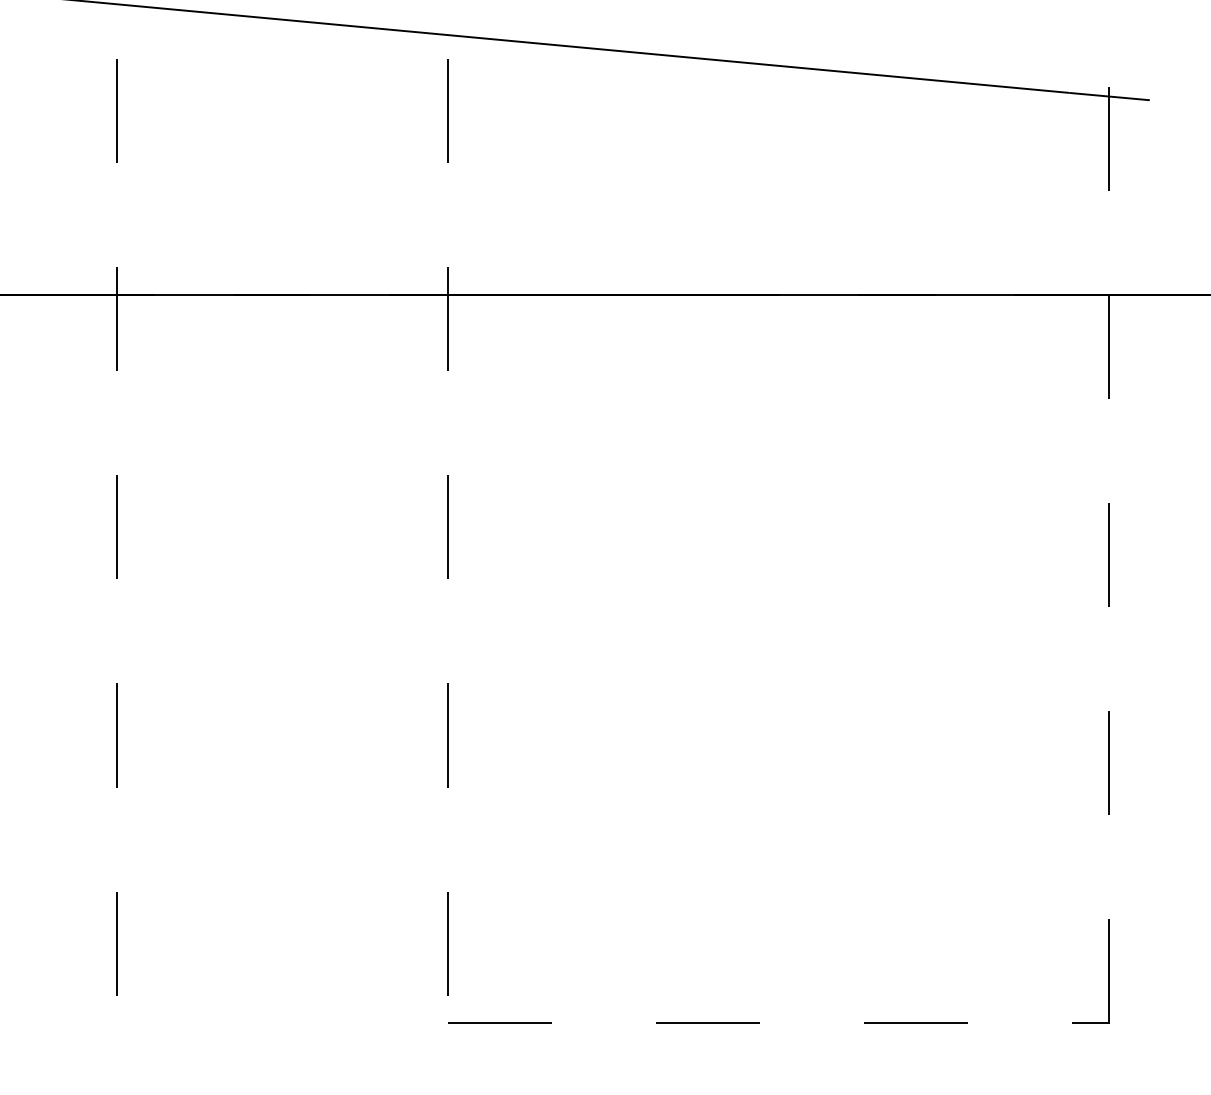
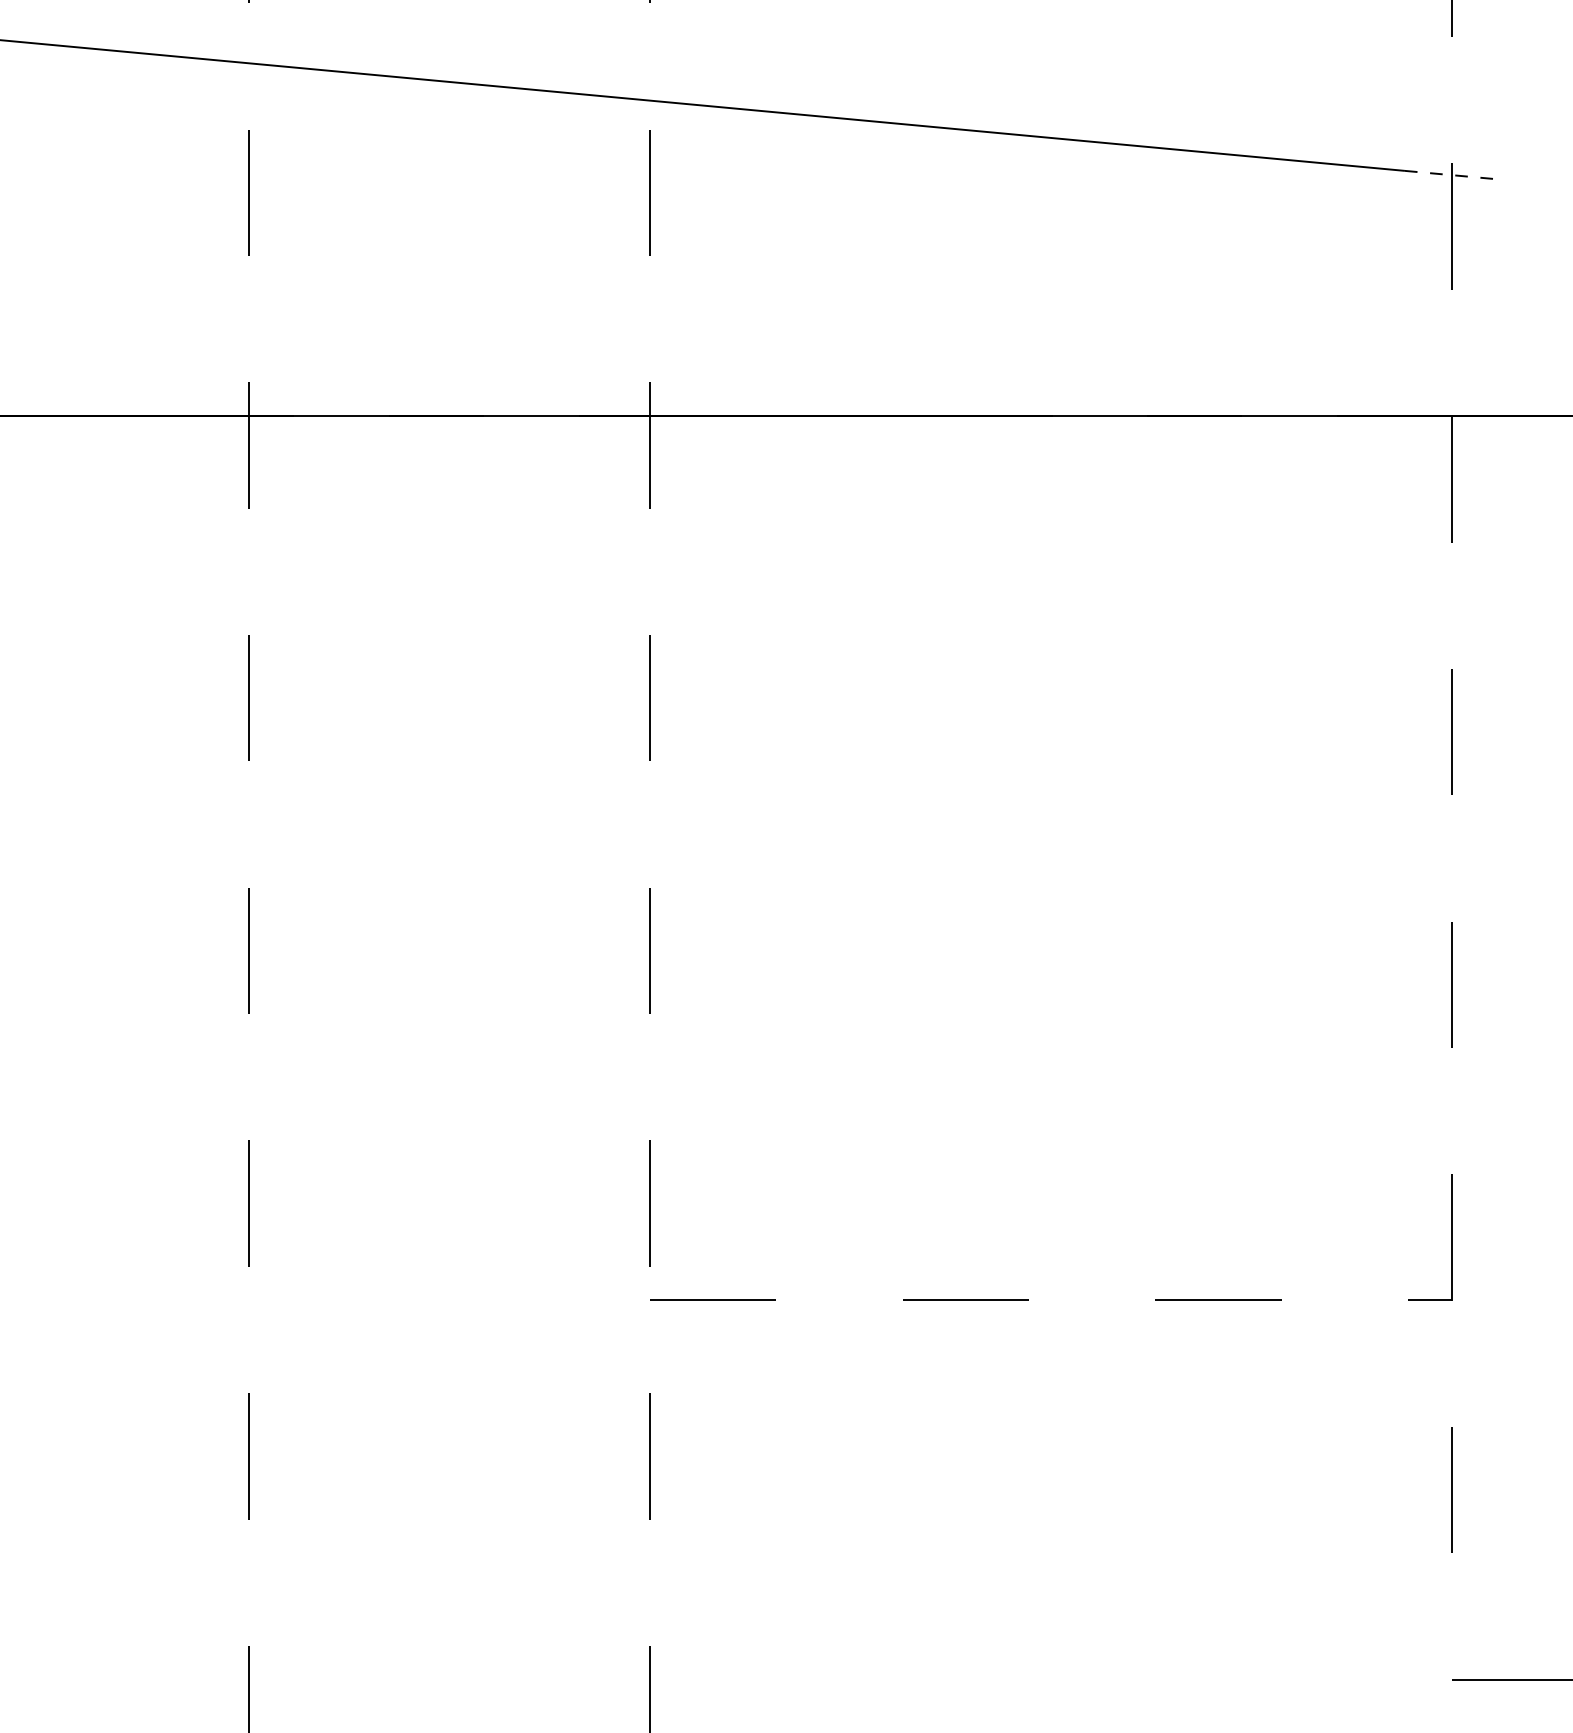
line: (1109, 96) -> (1453, 175), solid -> dashed

